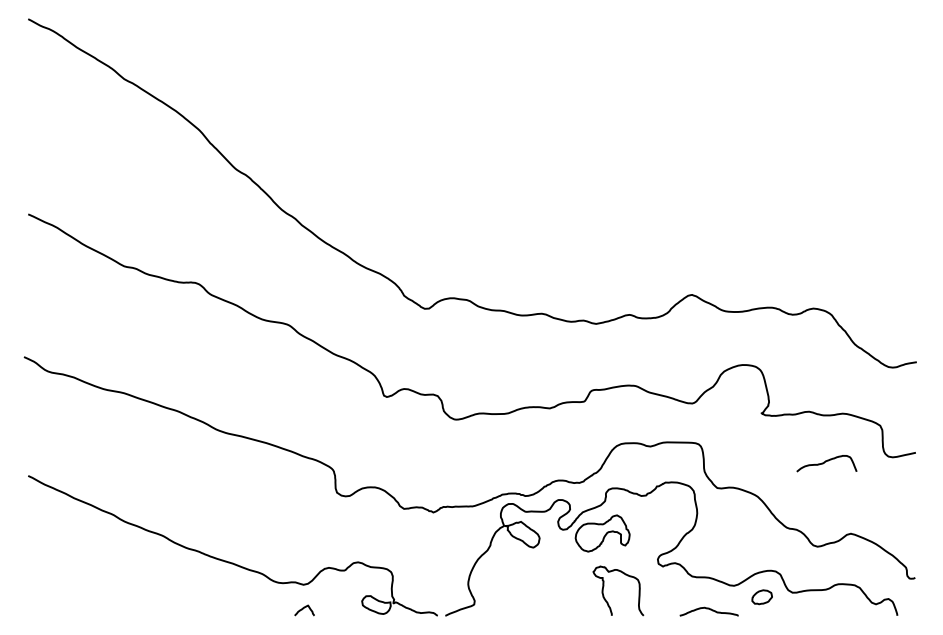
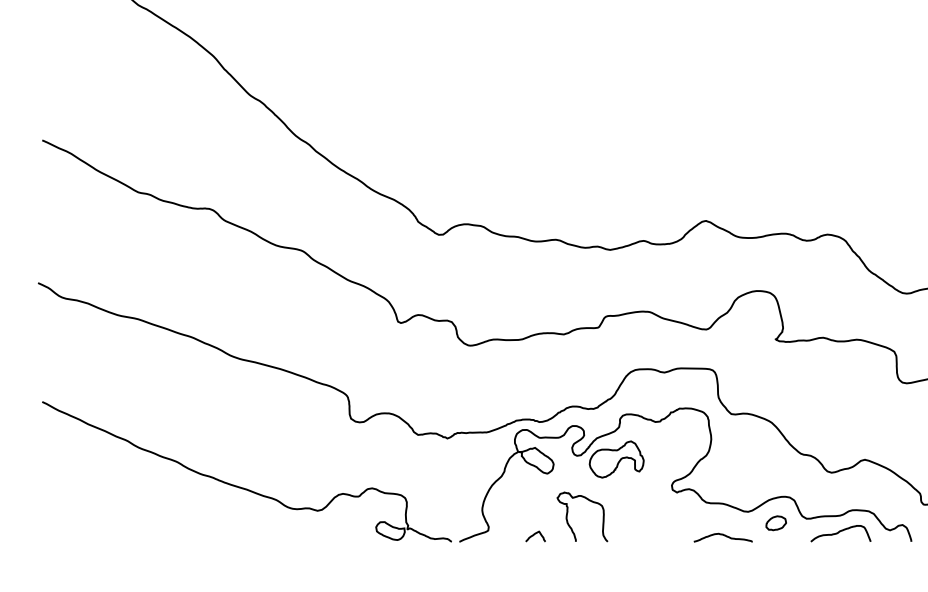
curve: (826, 462) -> (840, 532), moved
curve: (604, 586) -> (568, 512), moved
curve: (303, 609) -> (534, 535), moved

